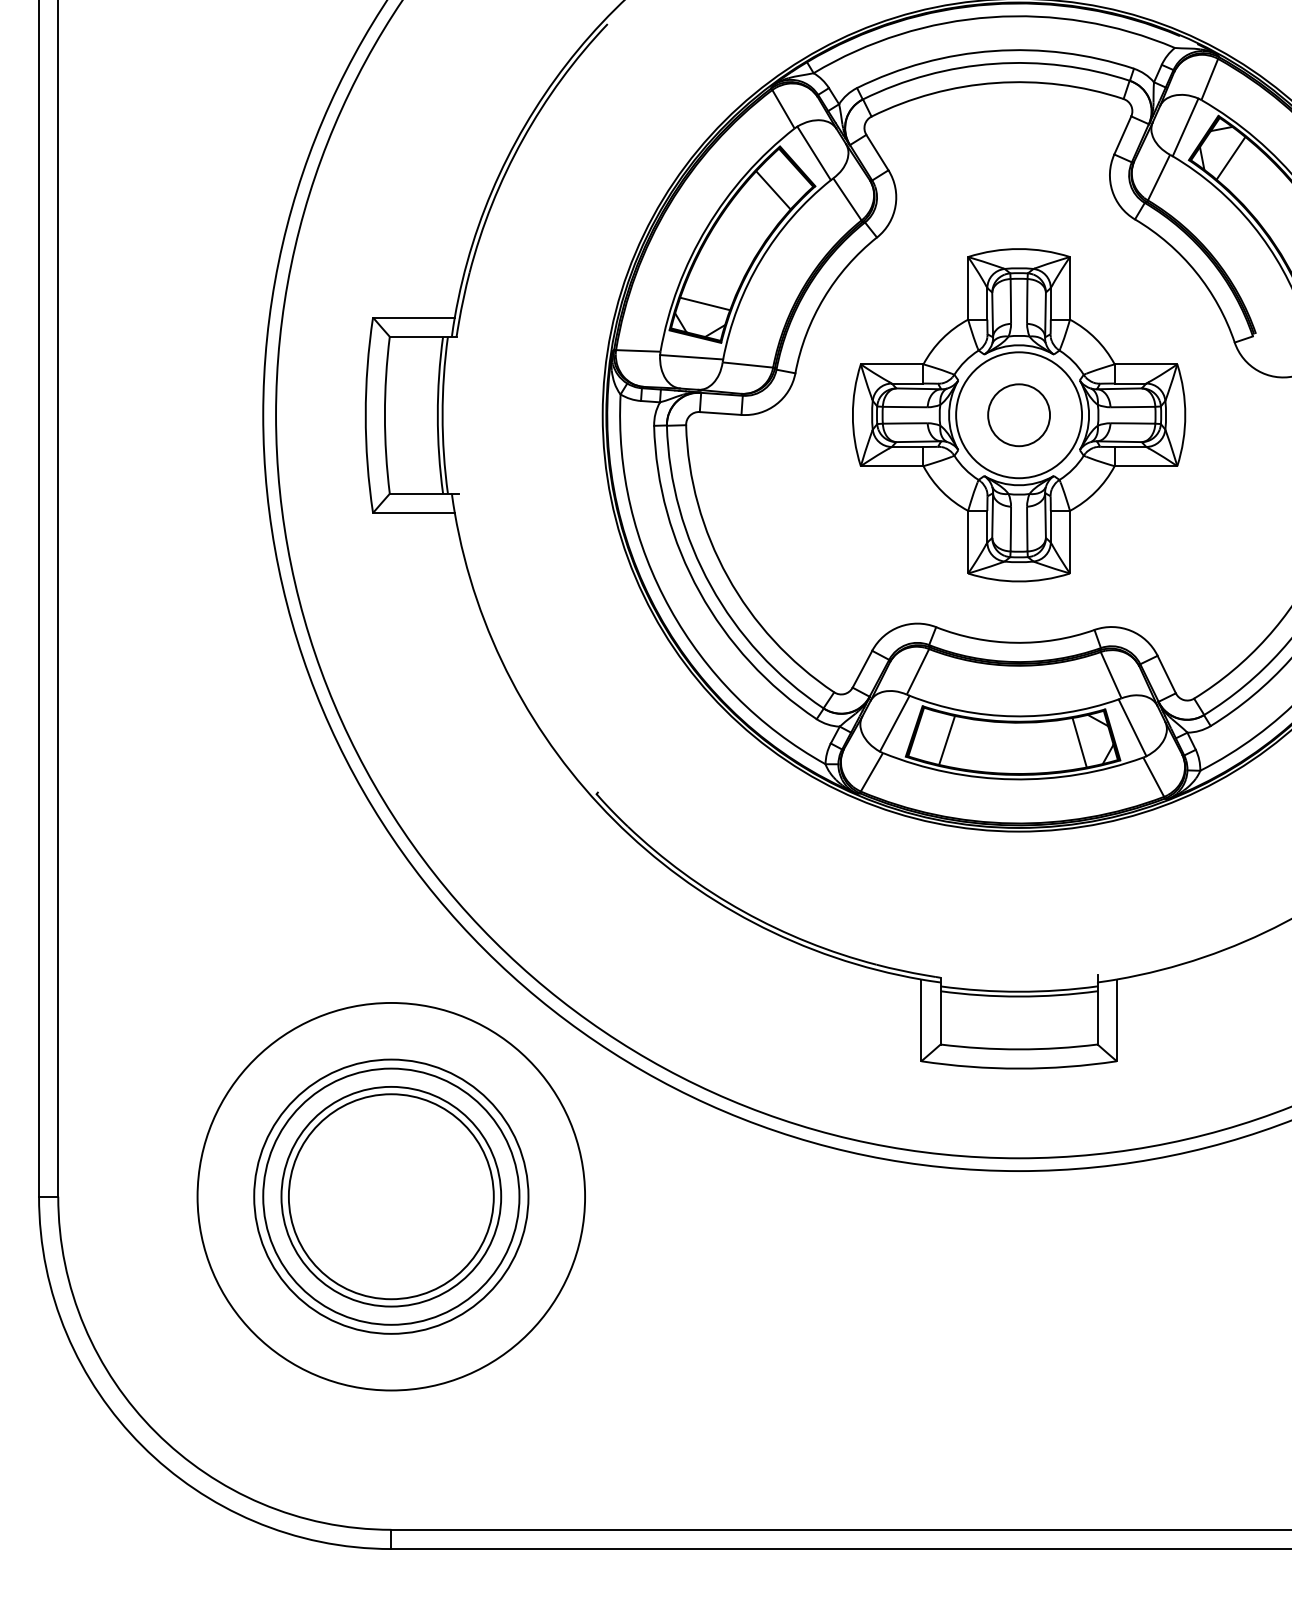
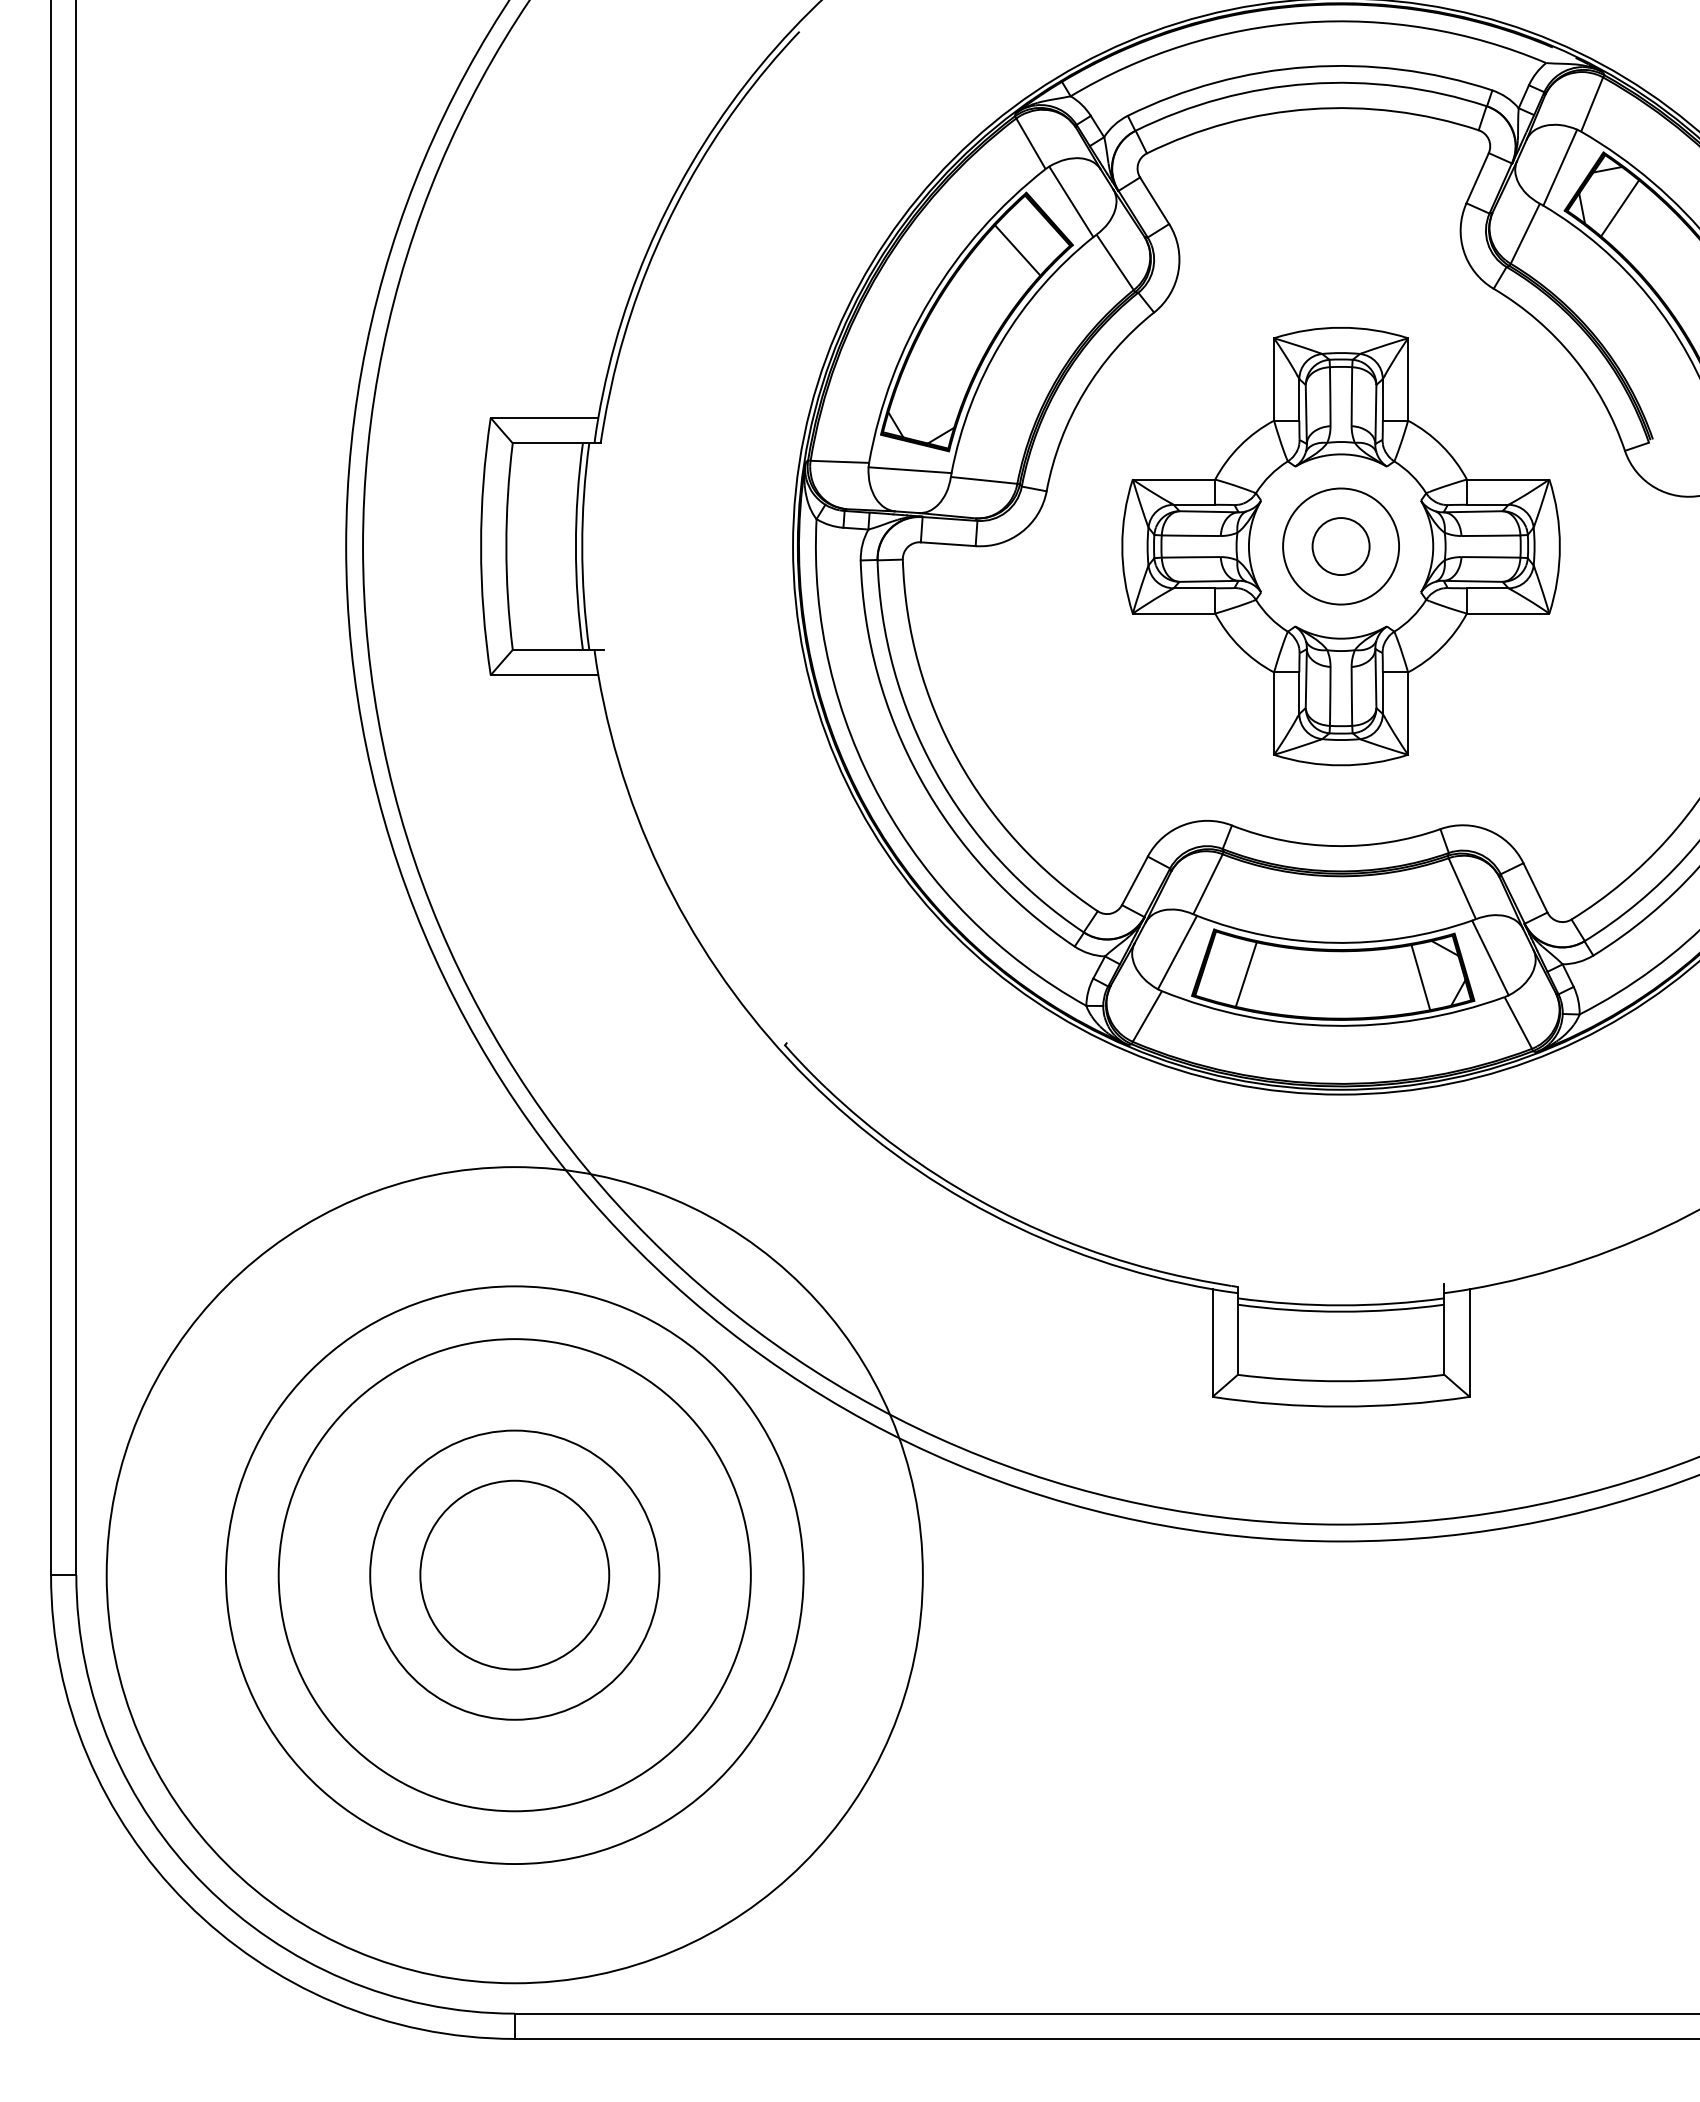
line: (704, 303) -> (927, 399), removed
circle: (1018, 415) -> (1340, 546), size x0.7
circle: (1018, 415) -> (1340, 546), size x0.7
circle: (391, 1196) -> (514, 1574), size x1.4
circle: (391, 1196) -> (514, 1574), size x1.6
circle: (391, 1196) -> (514, 1575), size x0.7
circle: (391, 1196) -> (514, 1575), size x1.6

